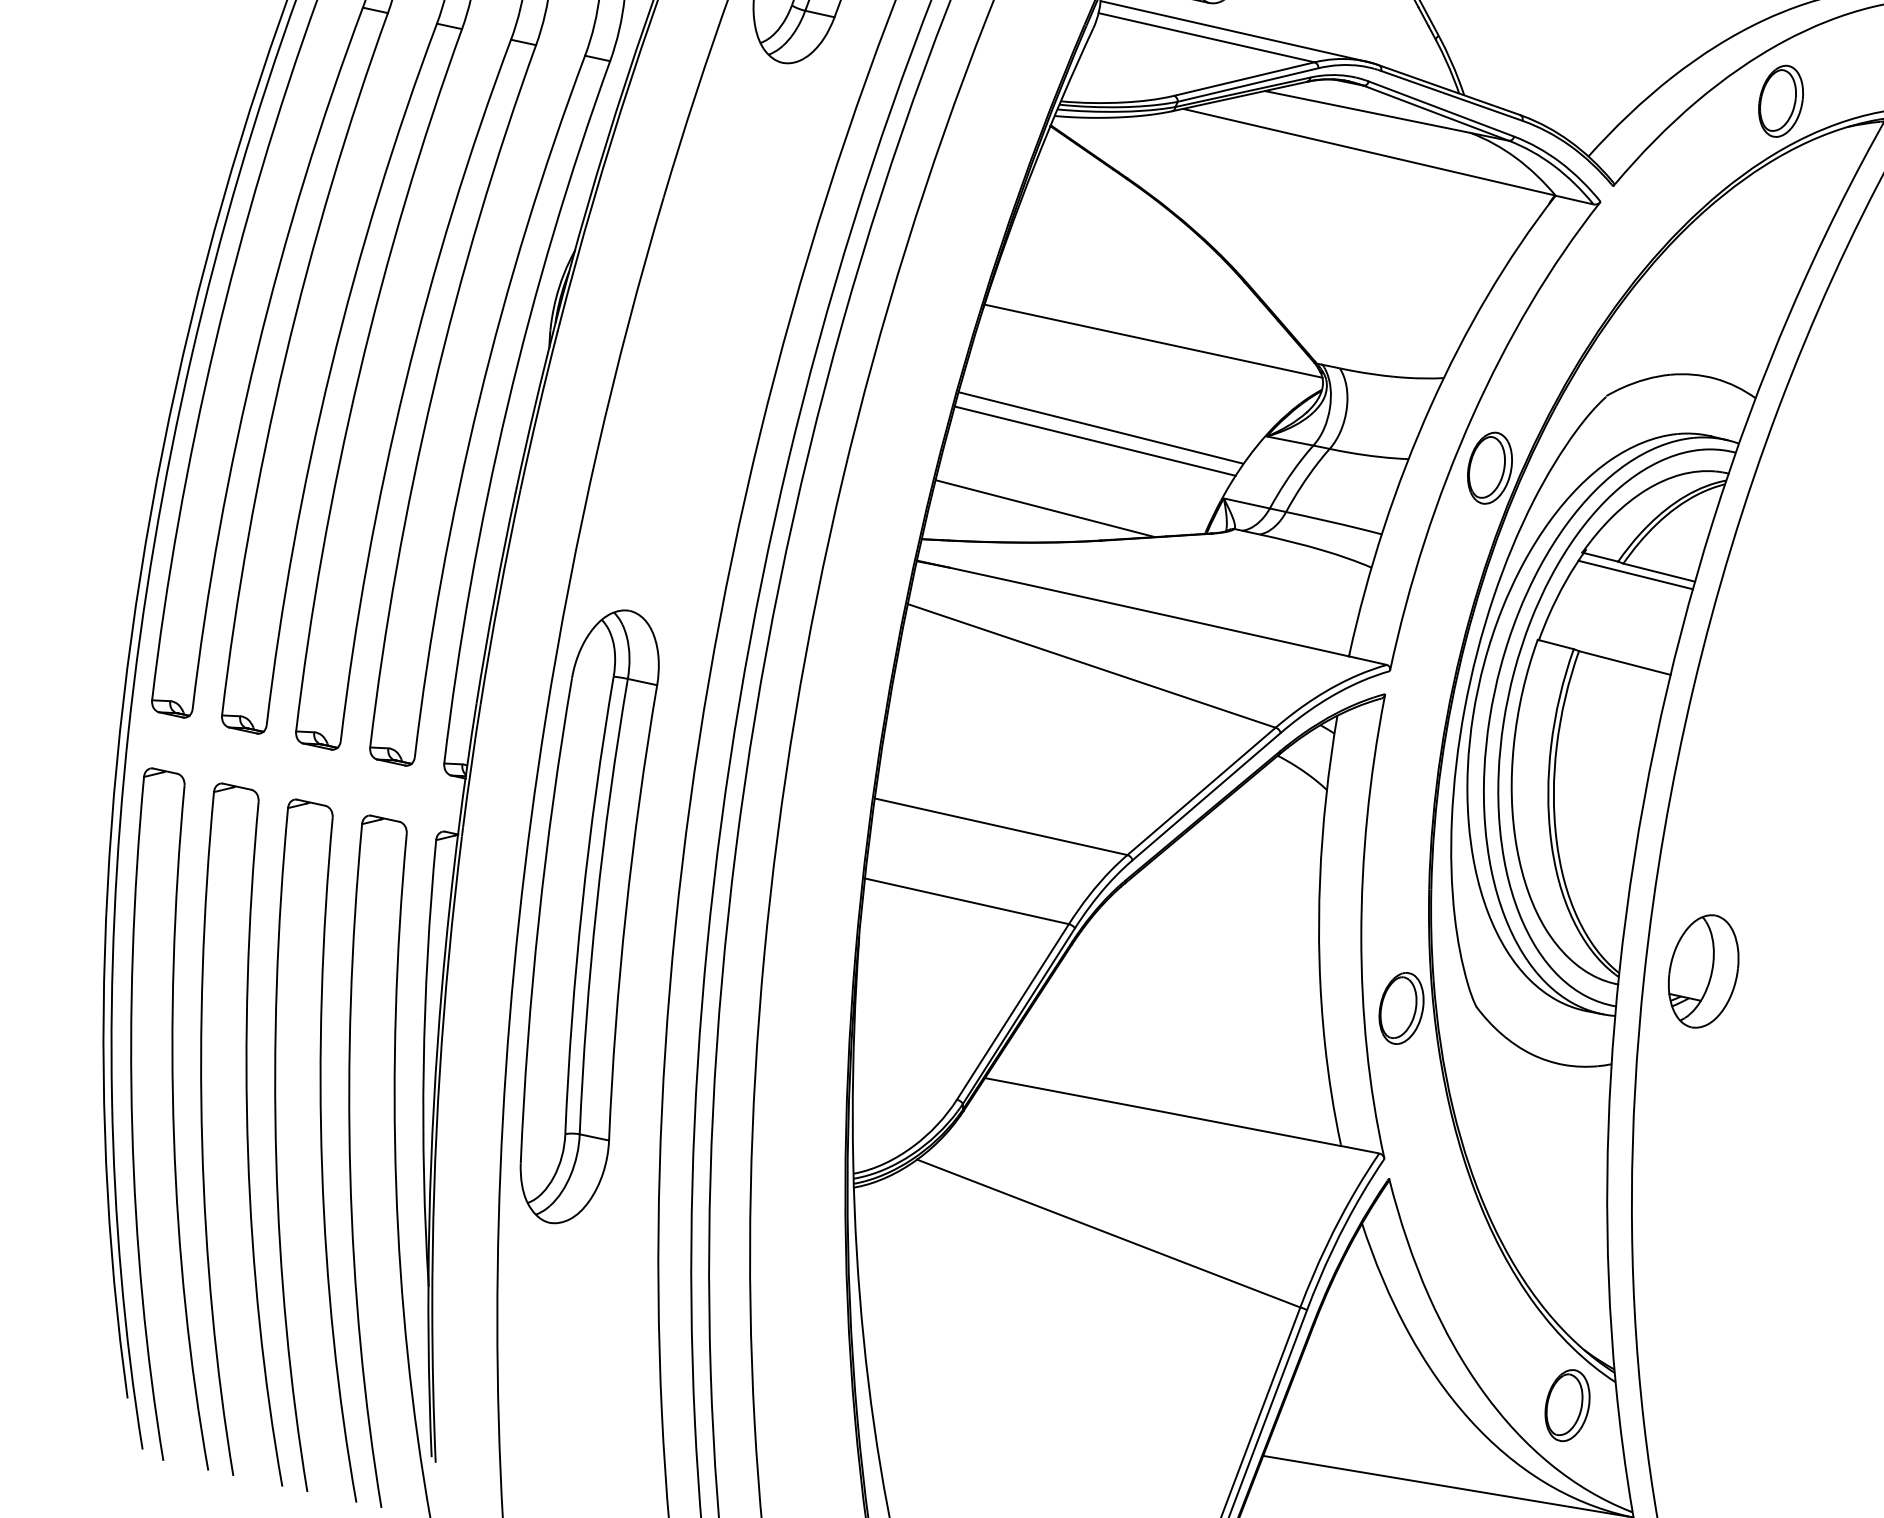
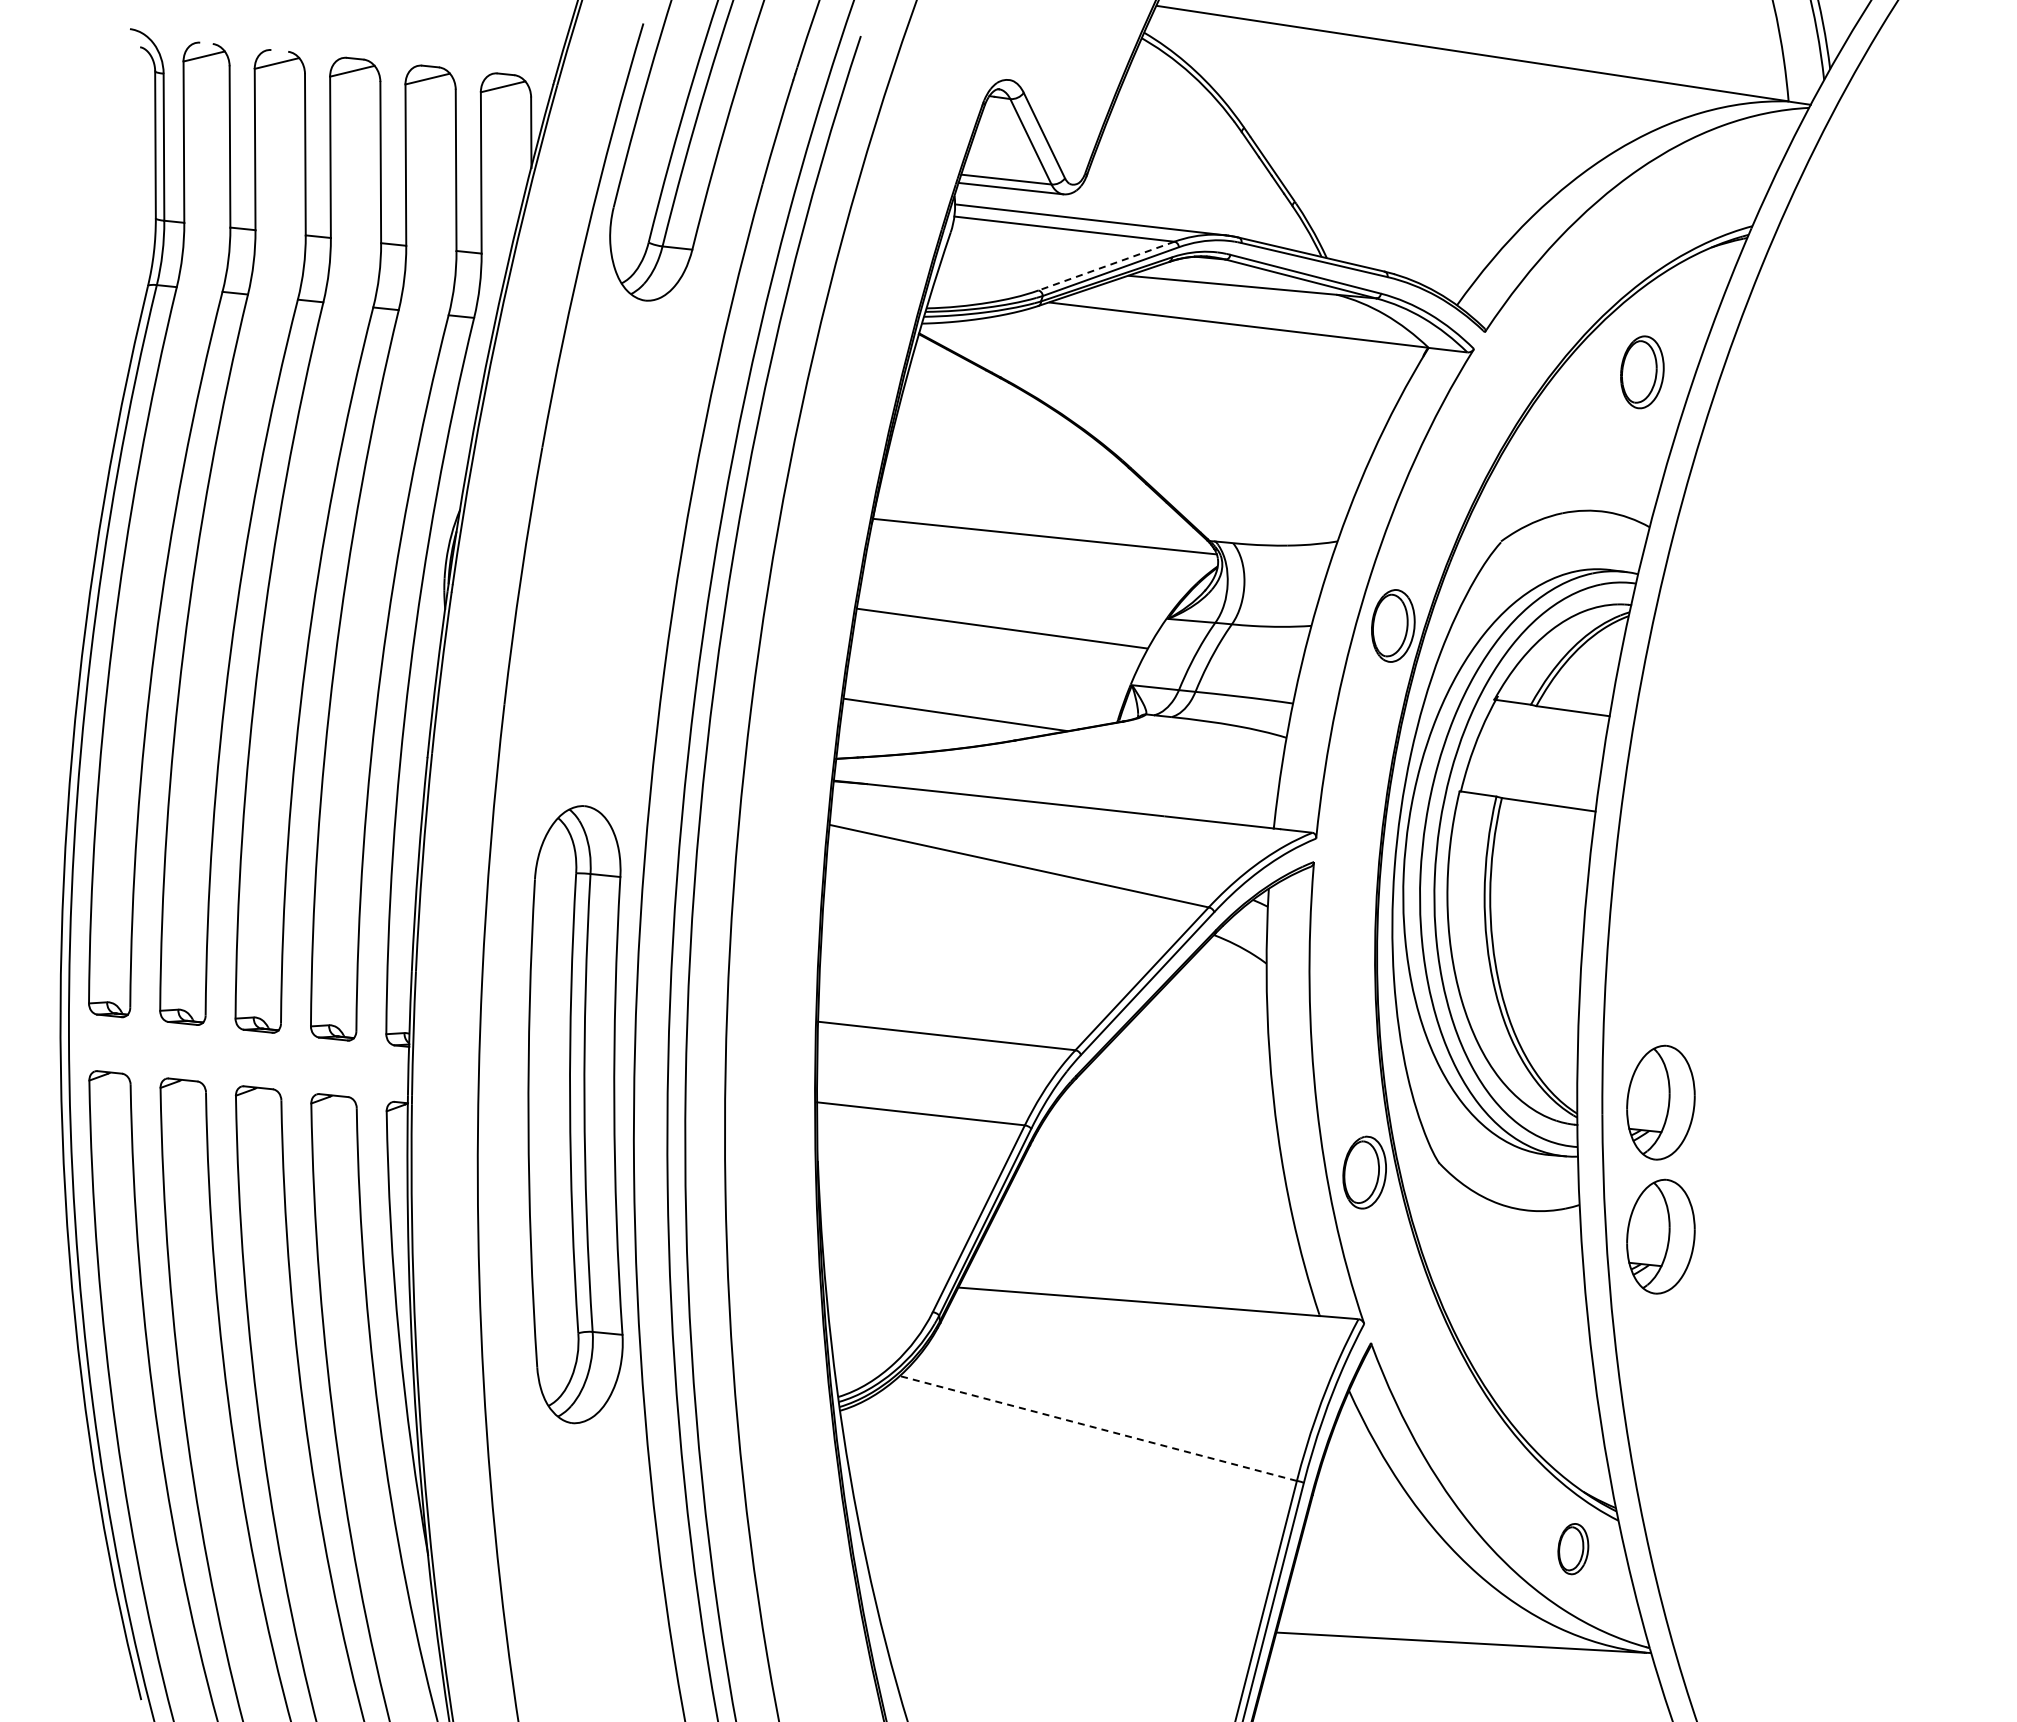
line: (1243, 79) -> (1105, 266), solid -> dashed
part: (1781, 101) -> (1642, 372), moved
line: (1094, 441) -> (997, 642), removed
line: (1635, 575) -> (1549, 716), removed
part: (586, 916) -> (575, 1114), moved
part: (1688, 1104) -> (1660, 1236), added
line: (1107, 1233) -> (1097, 1428), solid -> dashed
part: (1567, 1404) -> (1573, 1548), size x0.7

